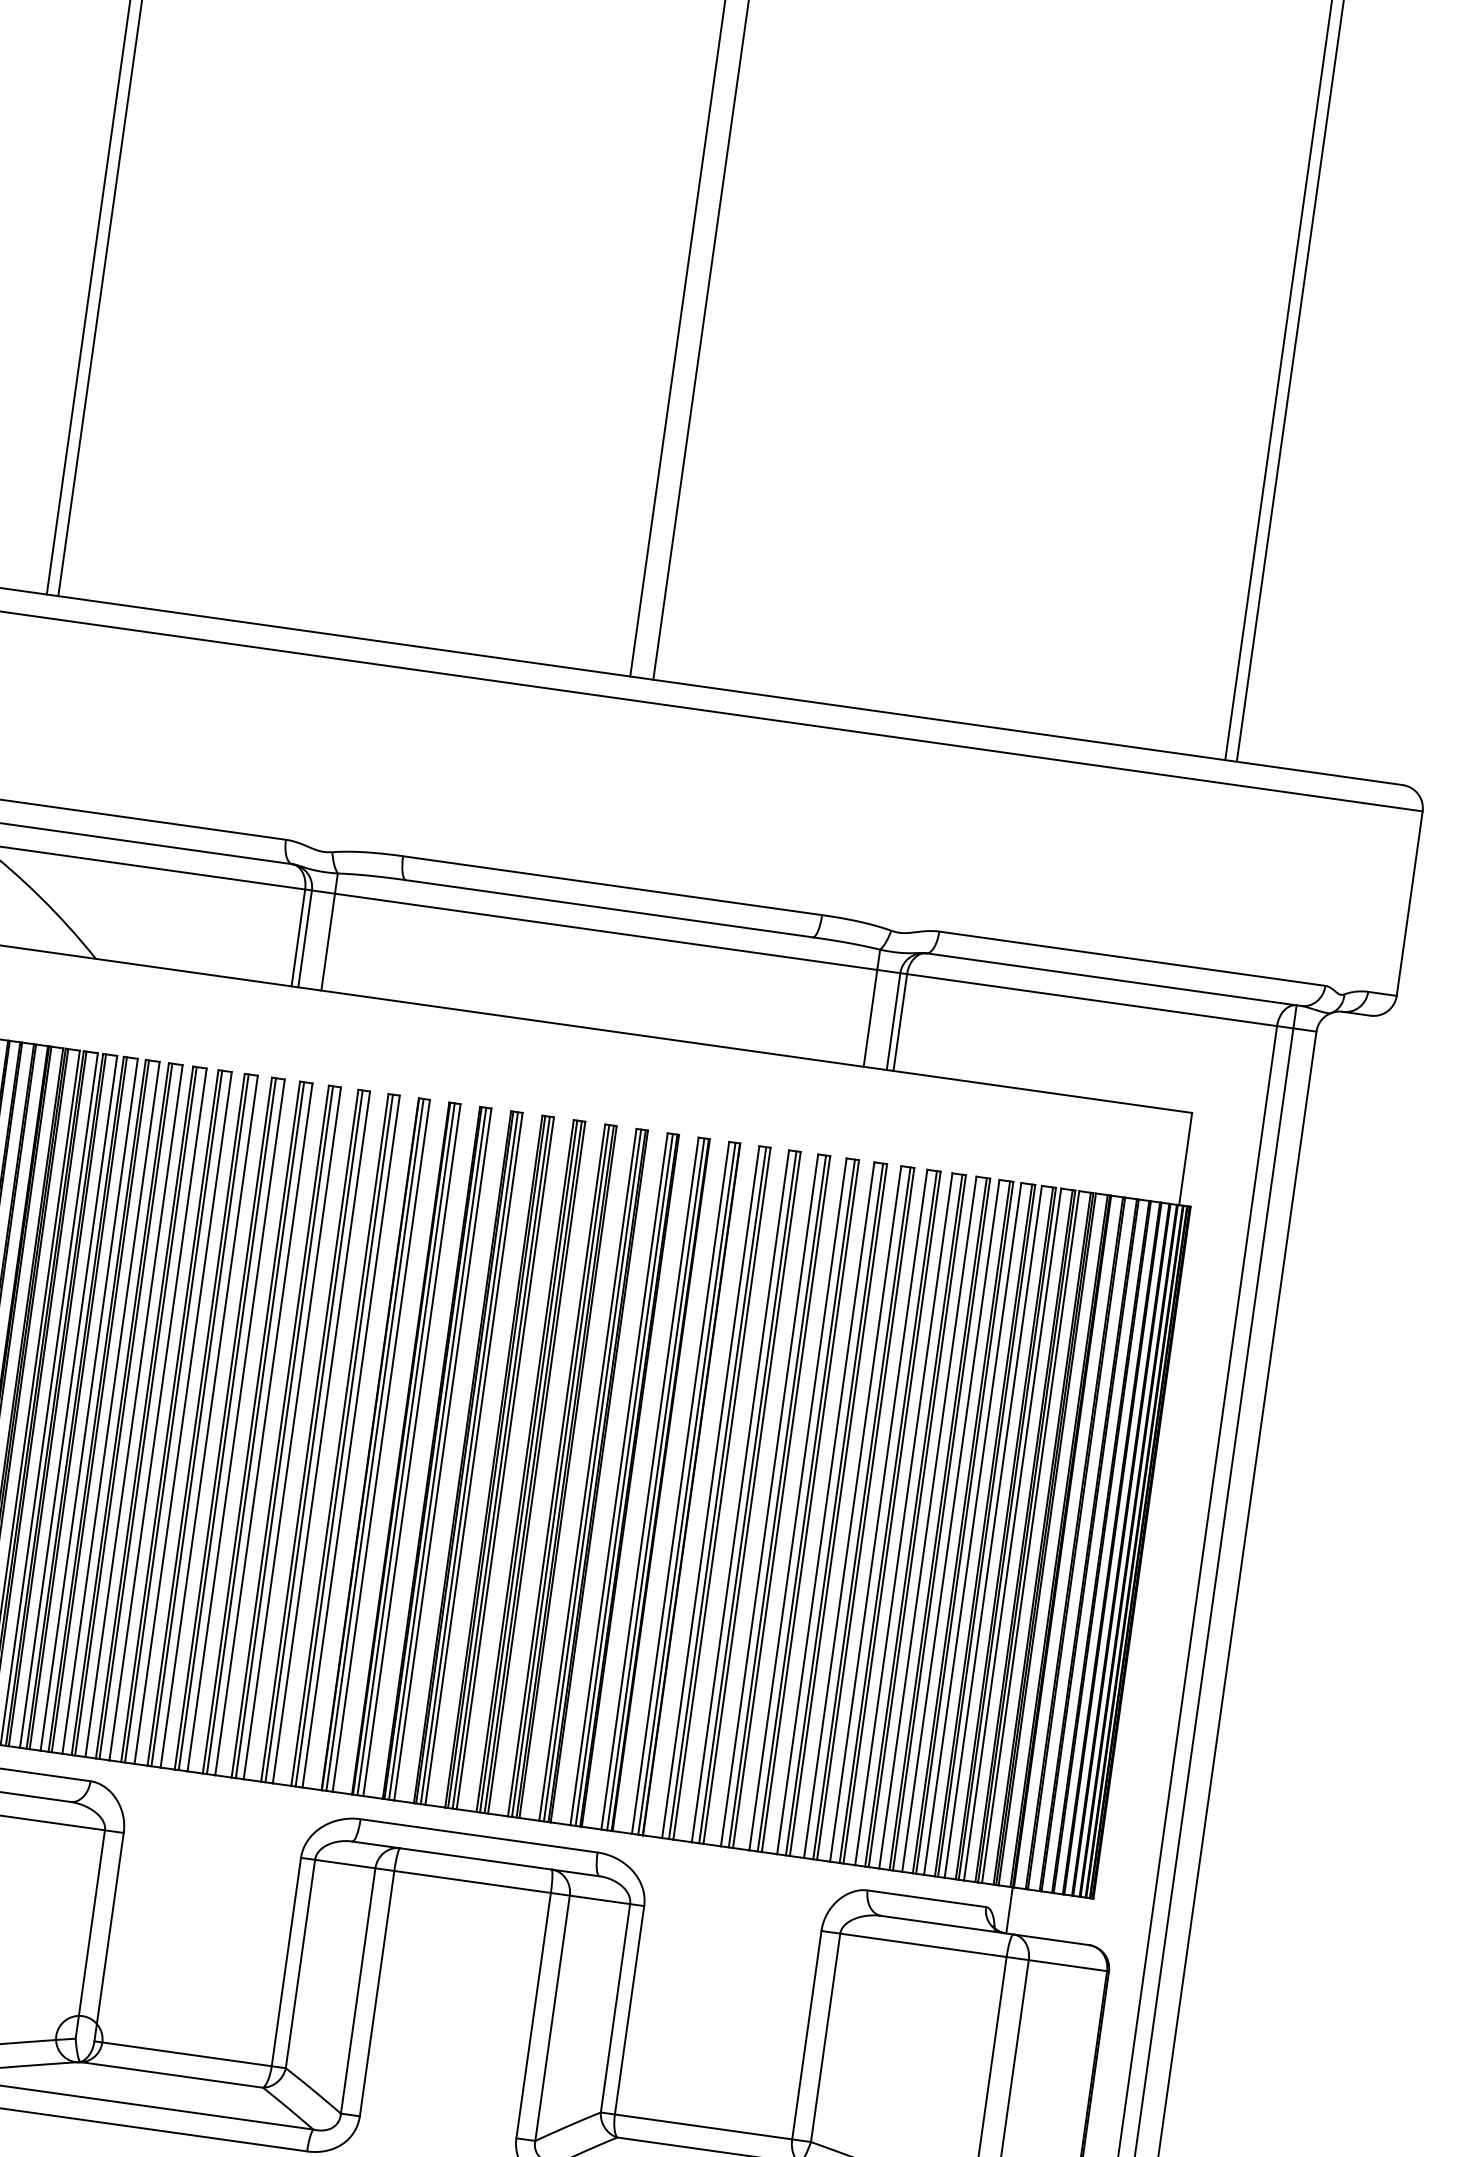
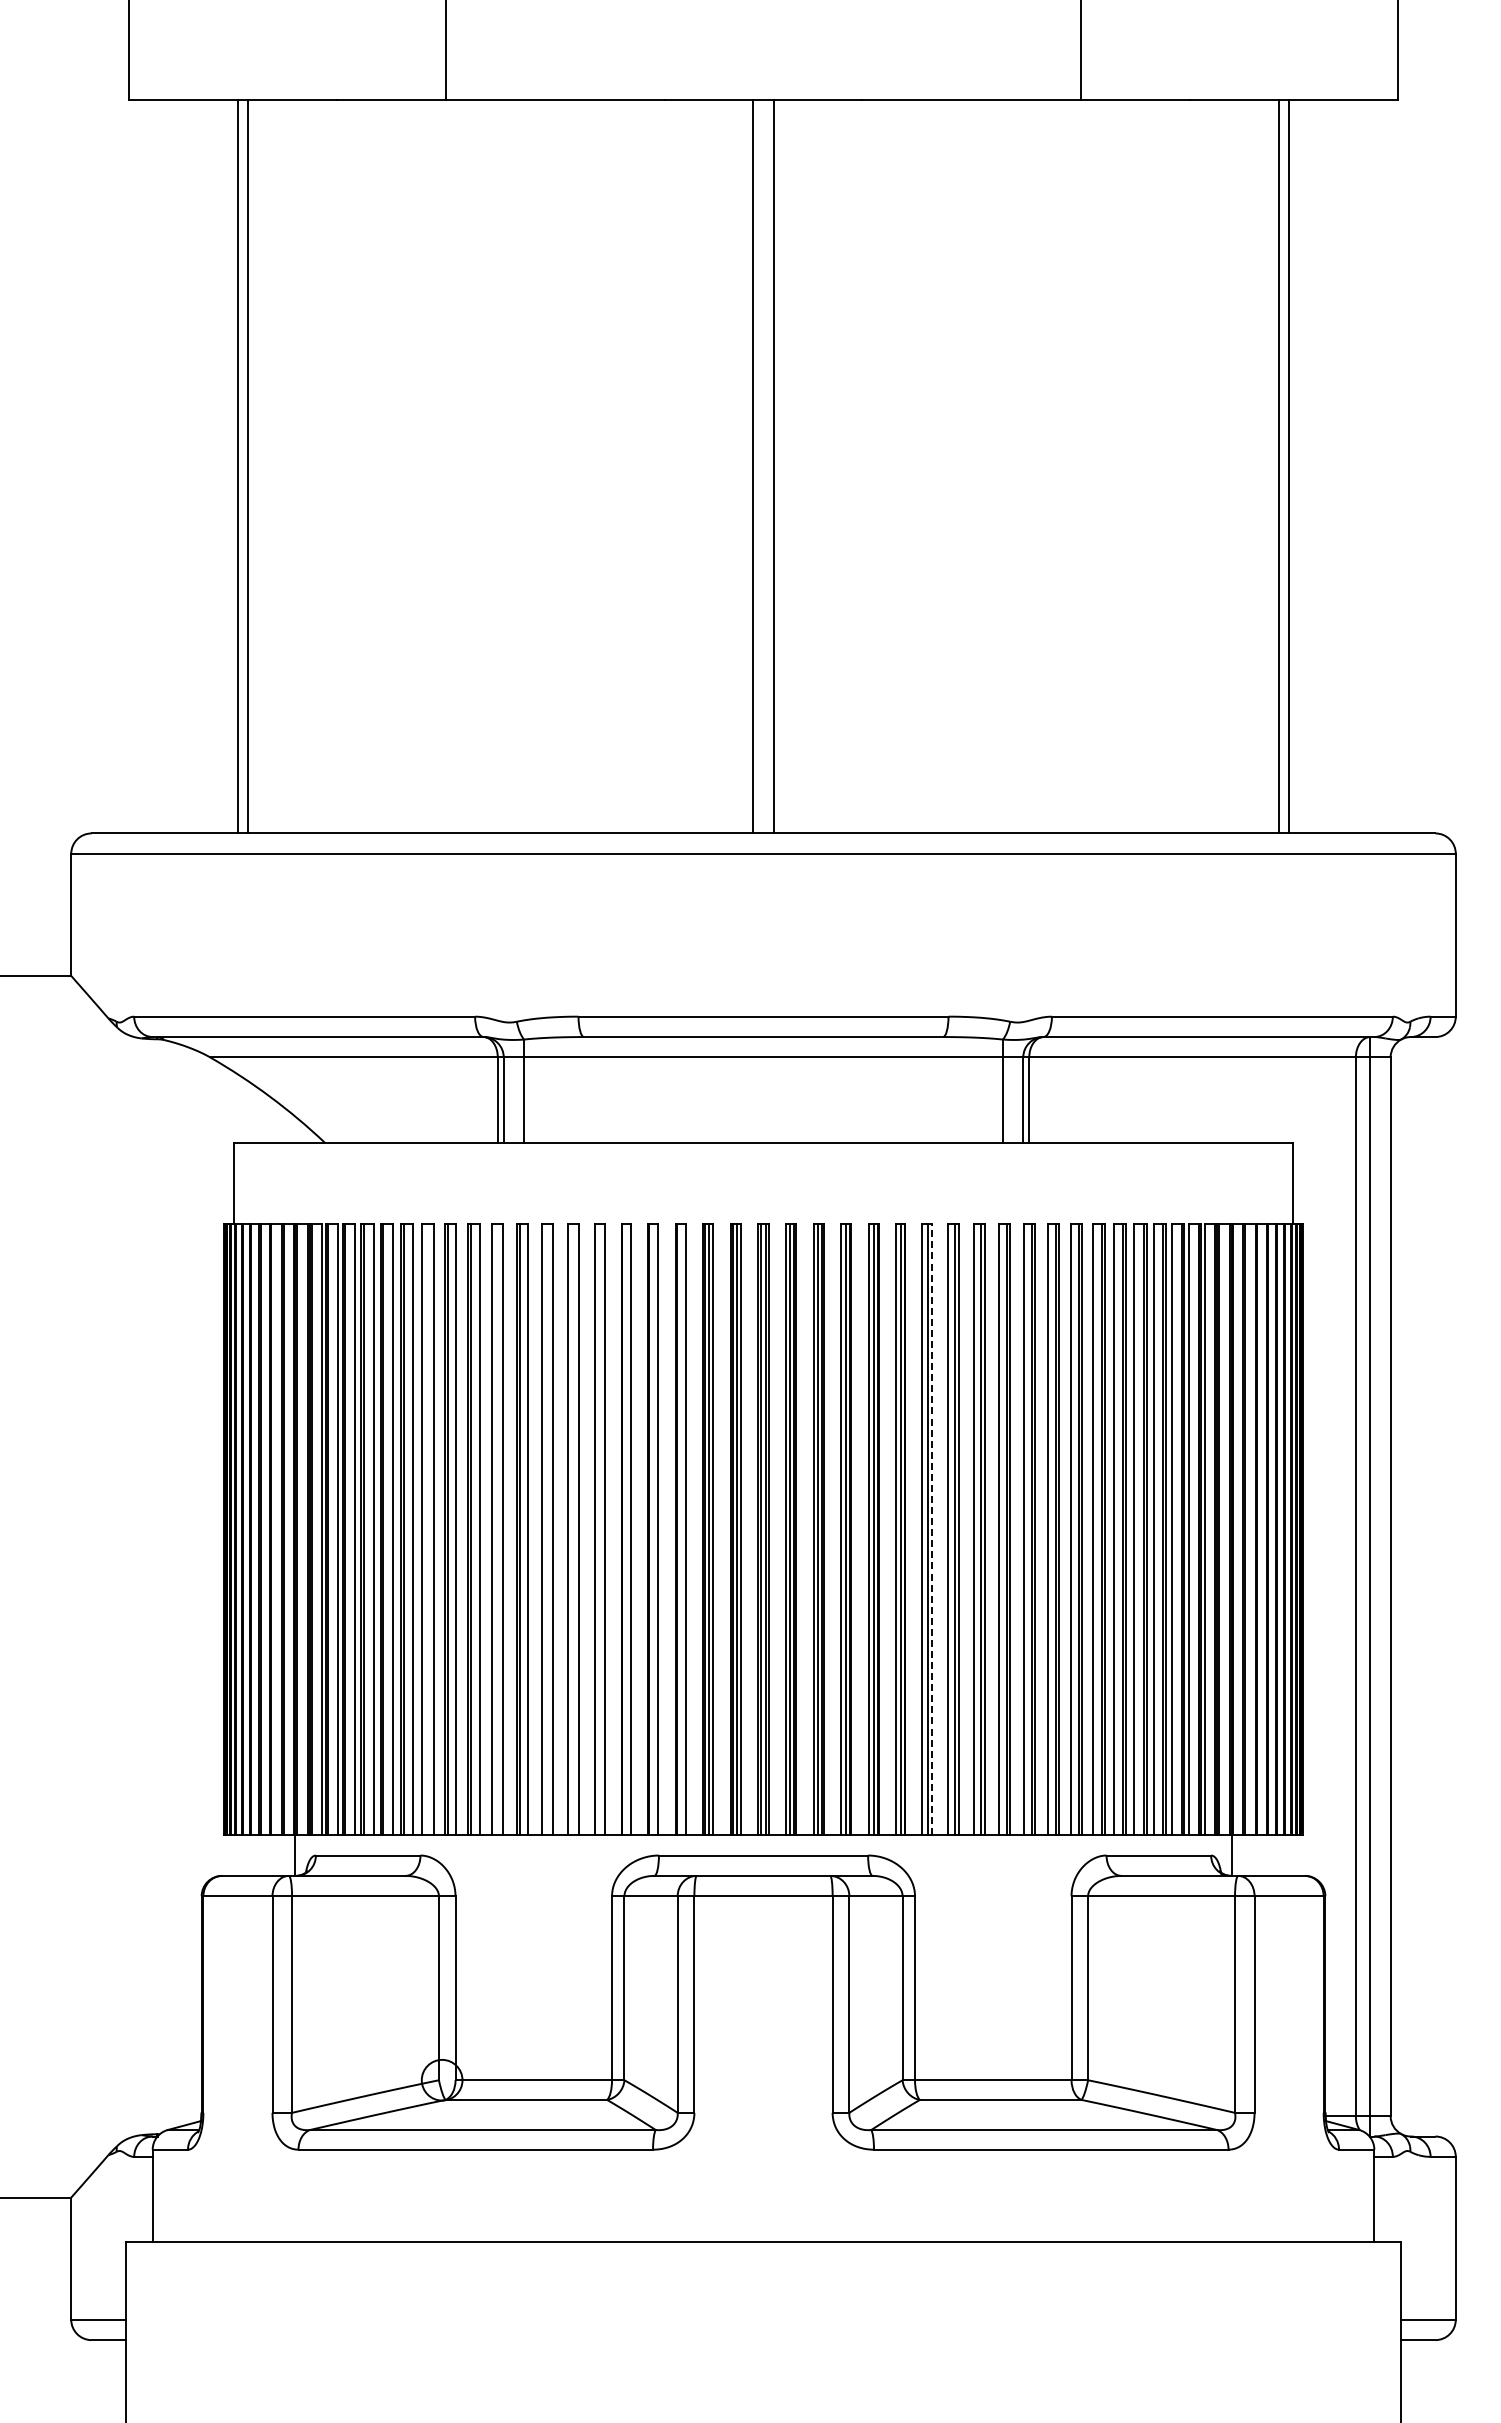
line: (148, 1412) -> (425, 1529), removed
line: (227, 1423) -> (495, 1529), removed
line: (284, 1431) -> (545, 1529), removed
line: (314, 1436) -> (572, 1529), removed
line: (344, 1440) -> (598, 1529), removed
line: (374, 1444) -> (625, 1529), removed
line: (406, 1449) -> (653, 1529), removed
line: (438, 1453) -> (681, 1529), removed
line: (722, 1493) -> (932, 1529), solid -> dashed

